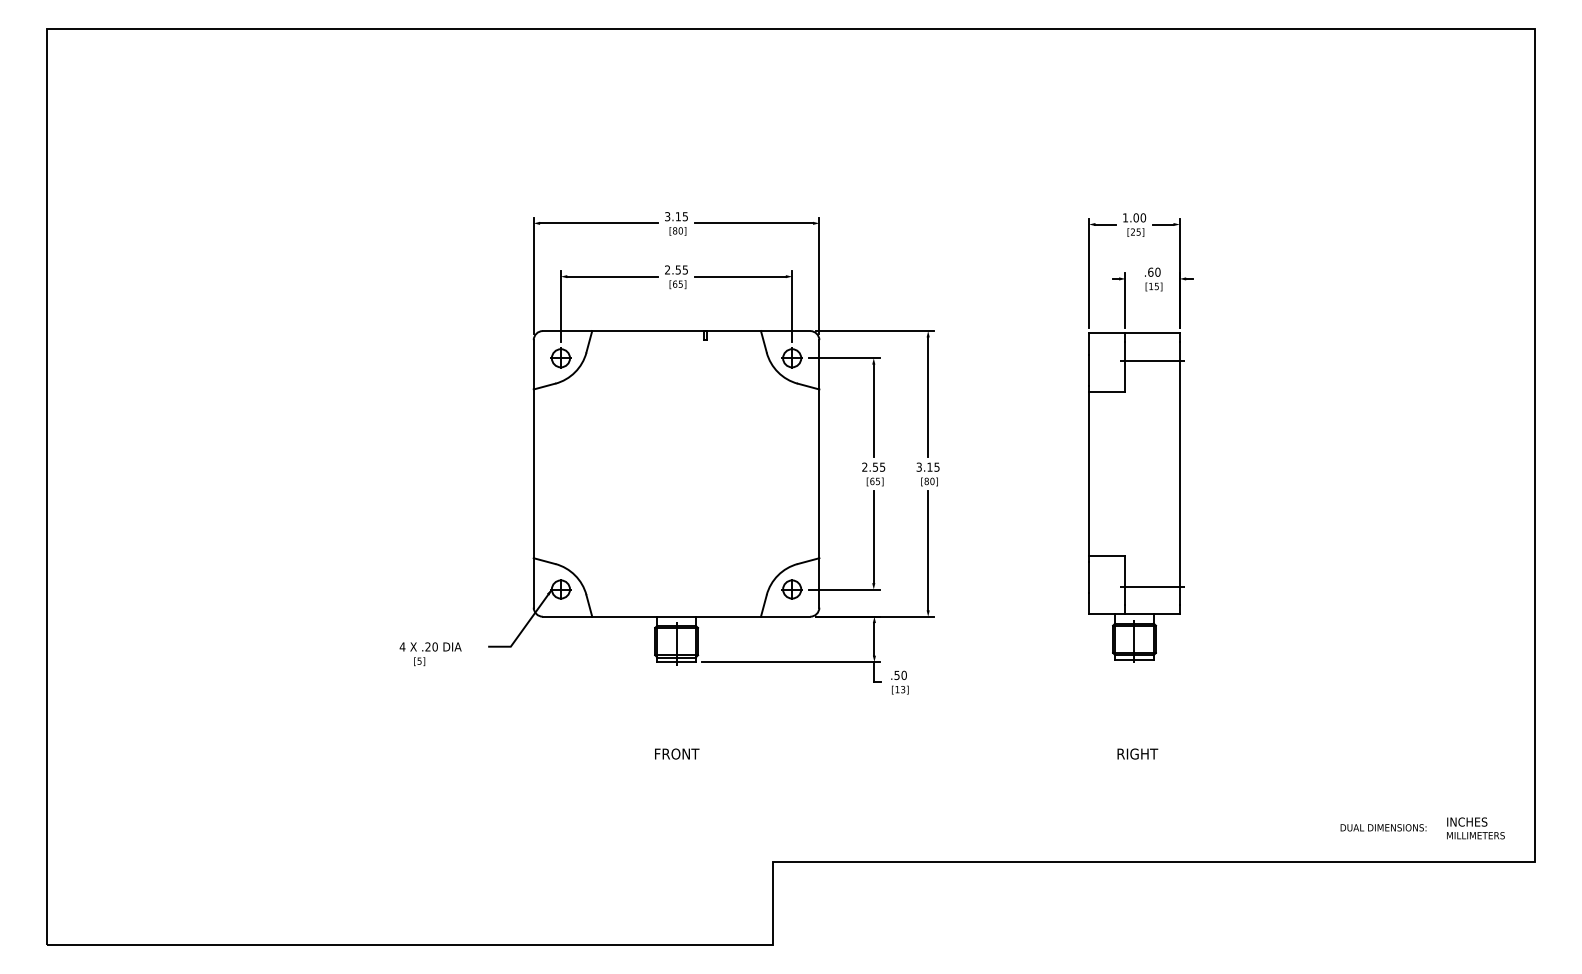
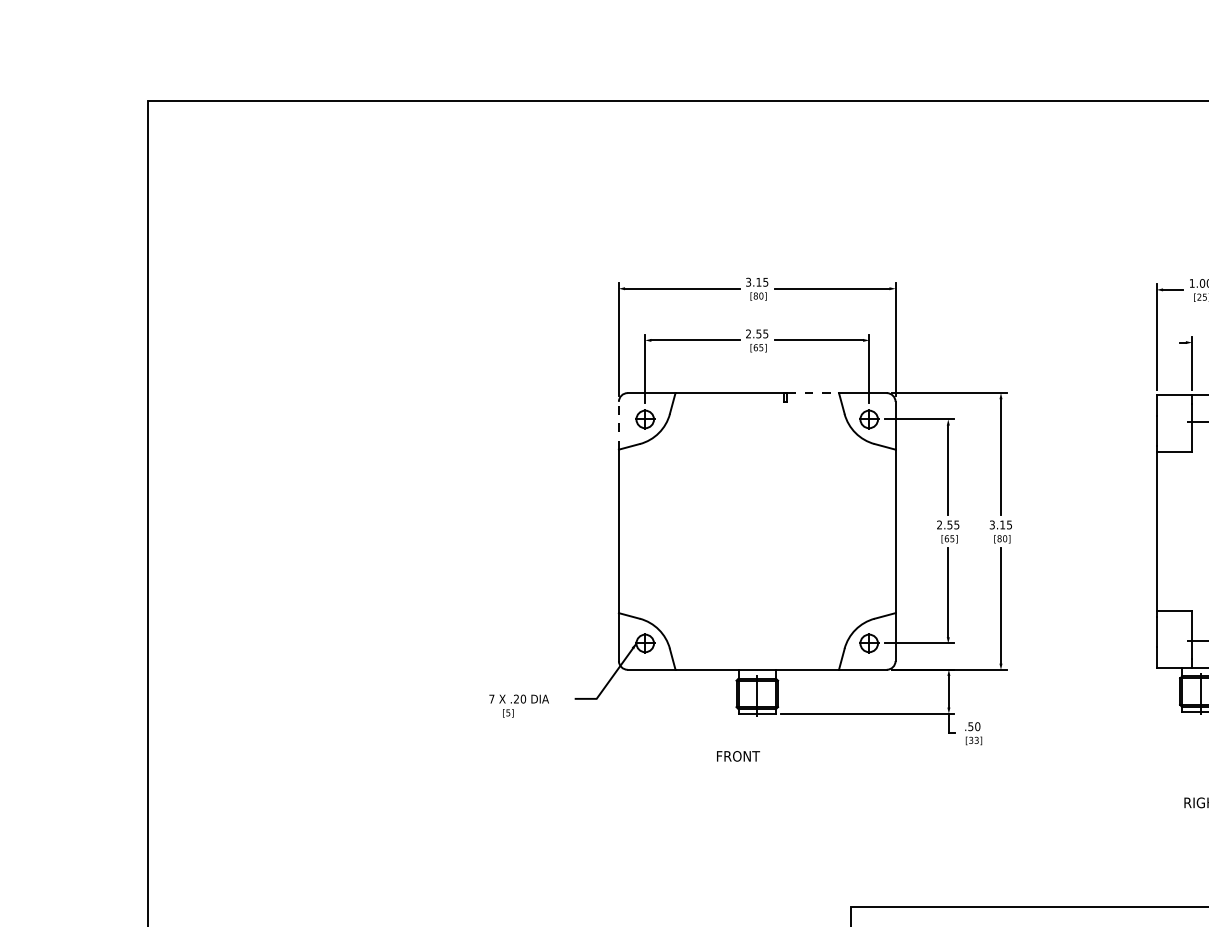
line: (734, 331) -> (813, 393), solid -> dashed
line: (533, 364) -> (618, 425), solid -> dashed
text: (402, 646) -> (491, 698), 4 -> 7
text: (897, 689) -> (971, 740), [13] -> [33]
text: (677, 753) -> (738, 755), moved

